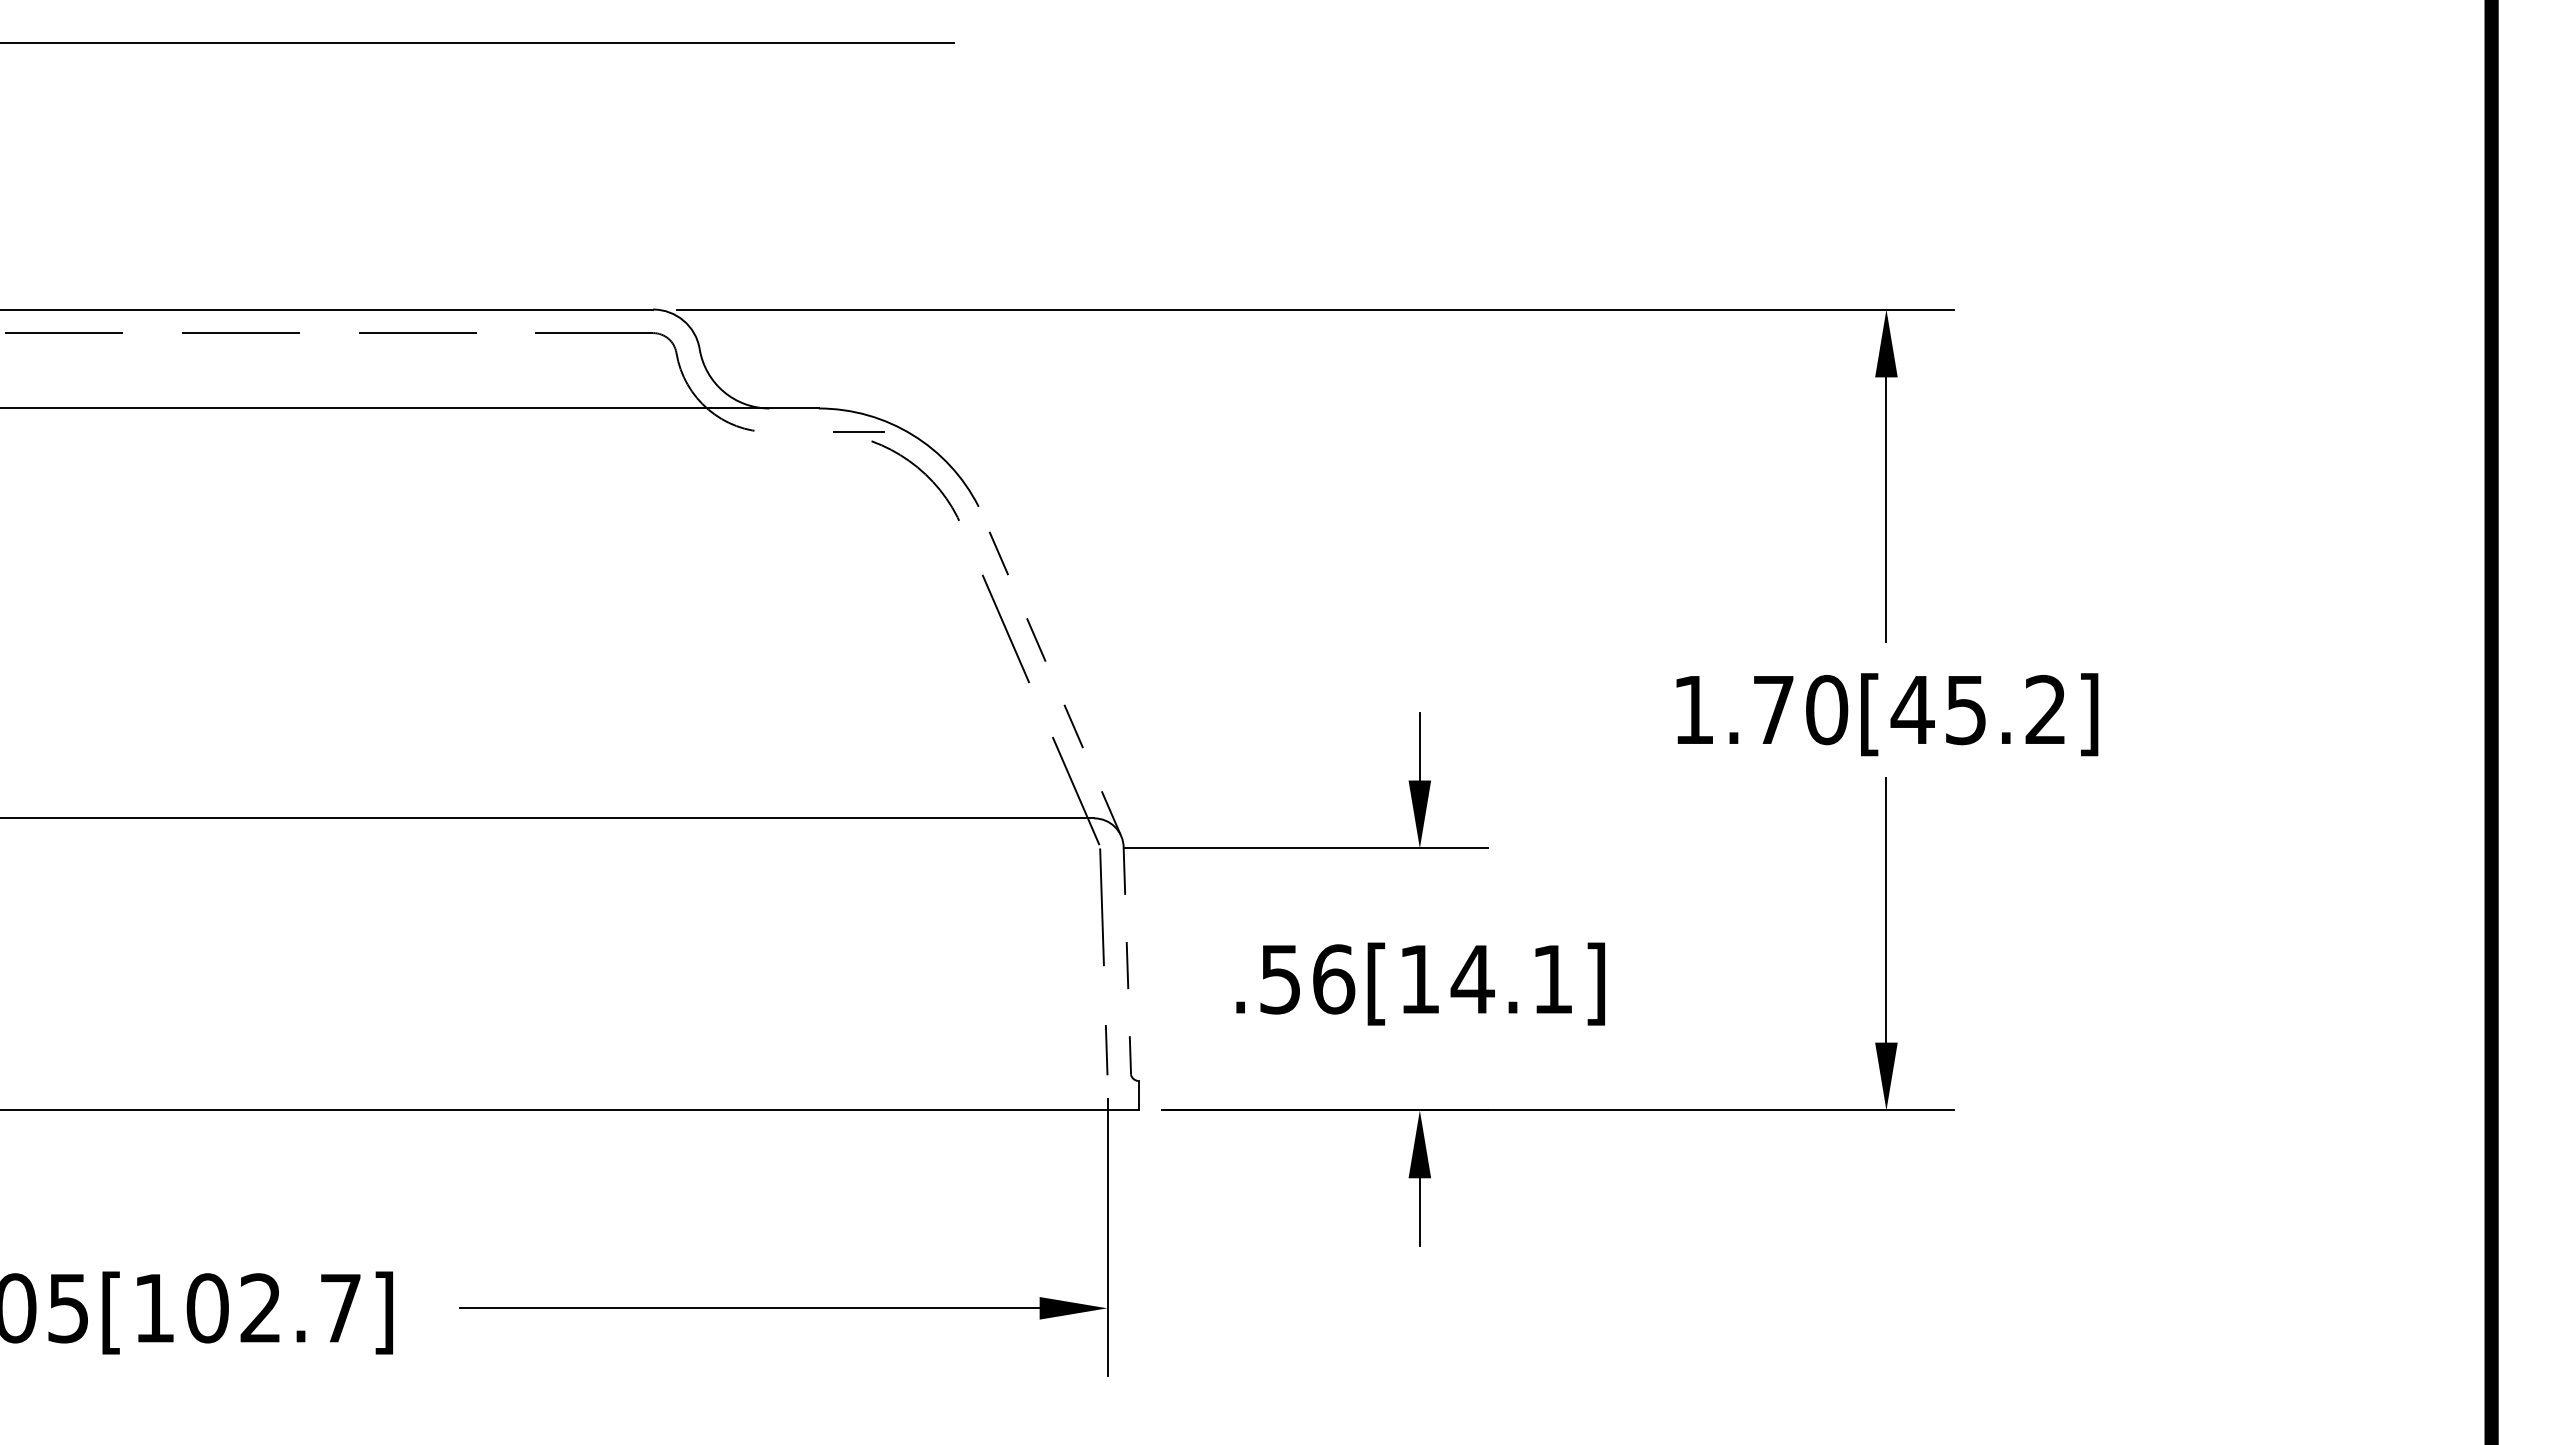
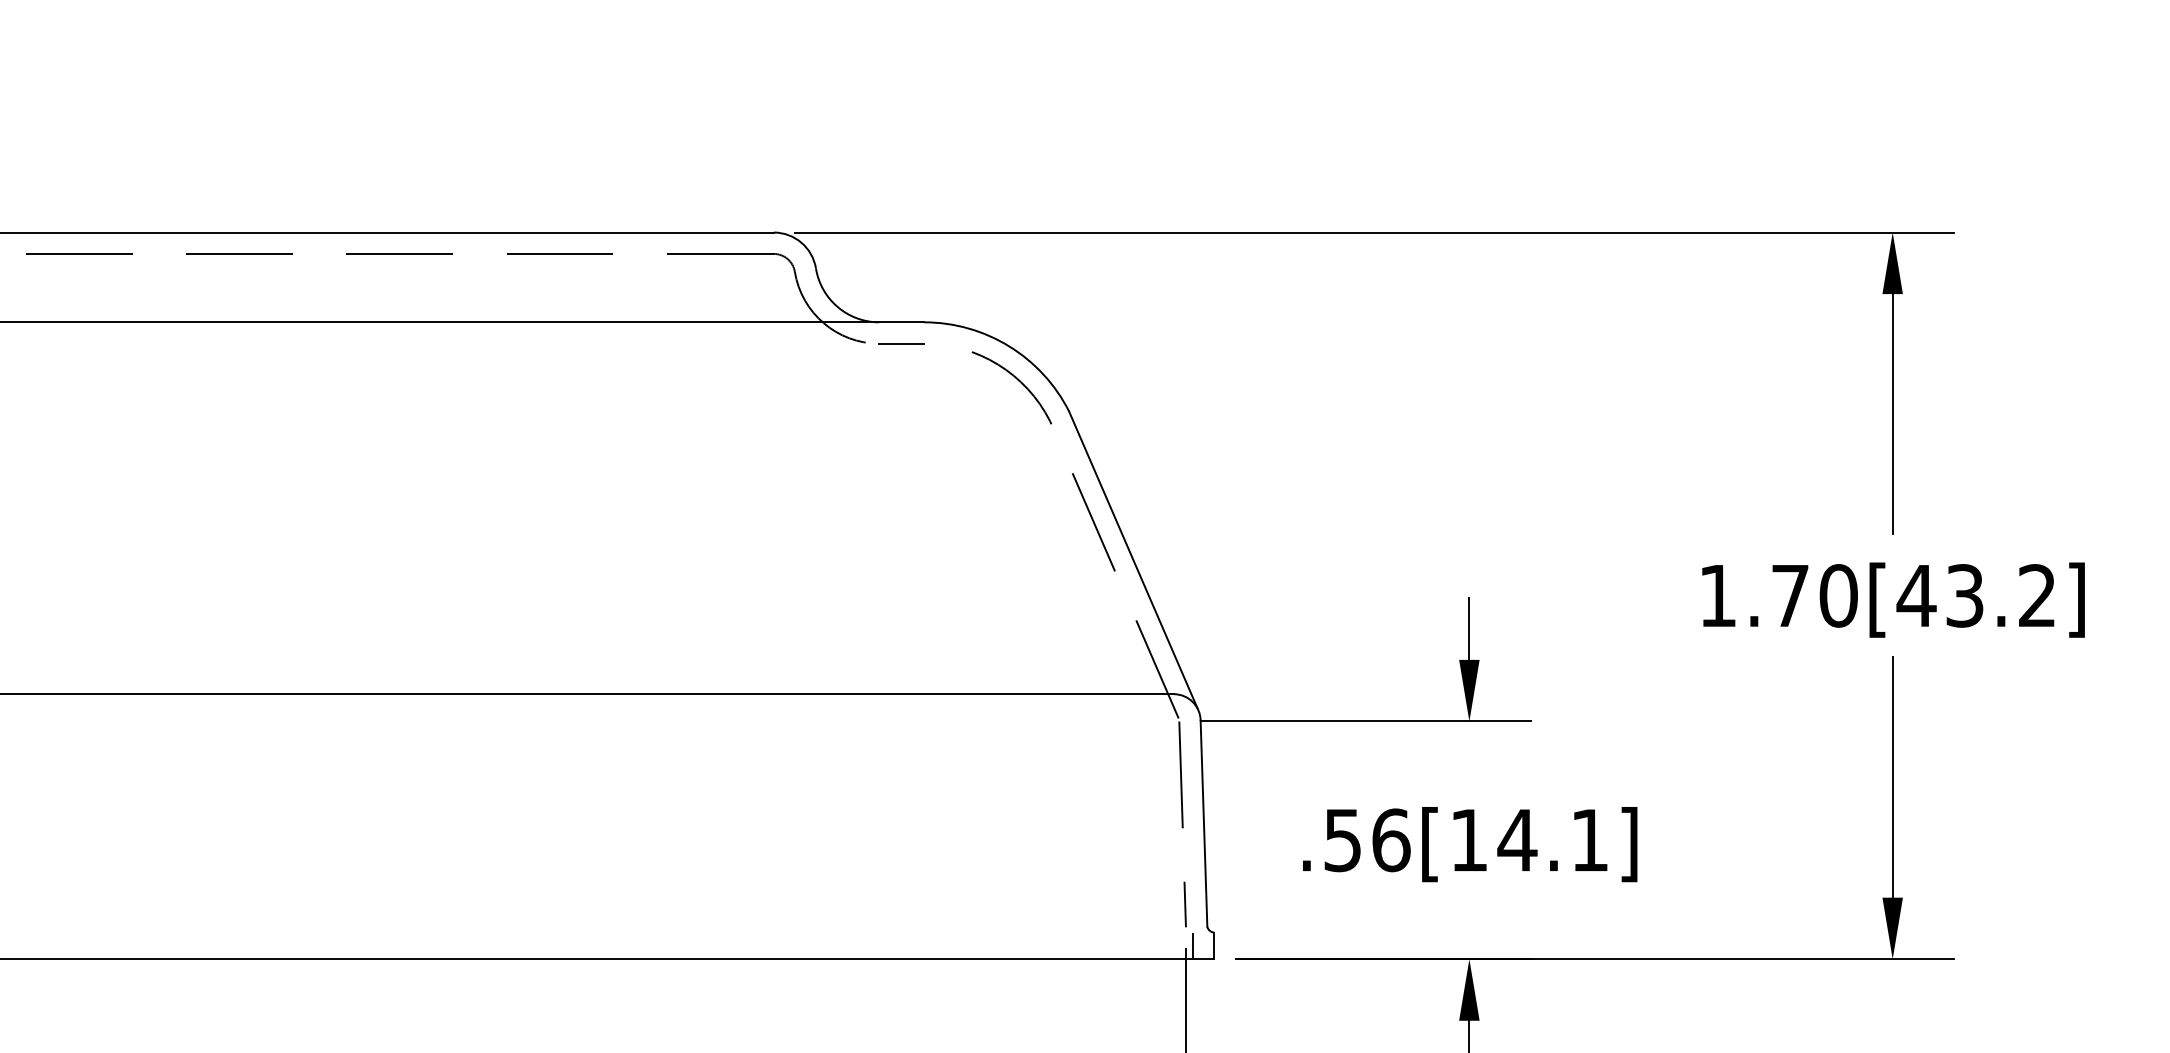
line: (858, 431) -> (901, 343), moved
line: (1049, 670) -> (1133, 560), dashed -> solid
text: (1966, 709) -> (1965, 595), 1.70[45.2] -> 1.70[43.2]
line: (1127, 961) -> (1204, 824), dashed -> solid
line: (1114, 1095) -> (1192, 945), added

